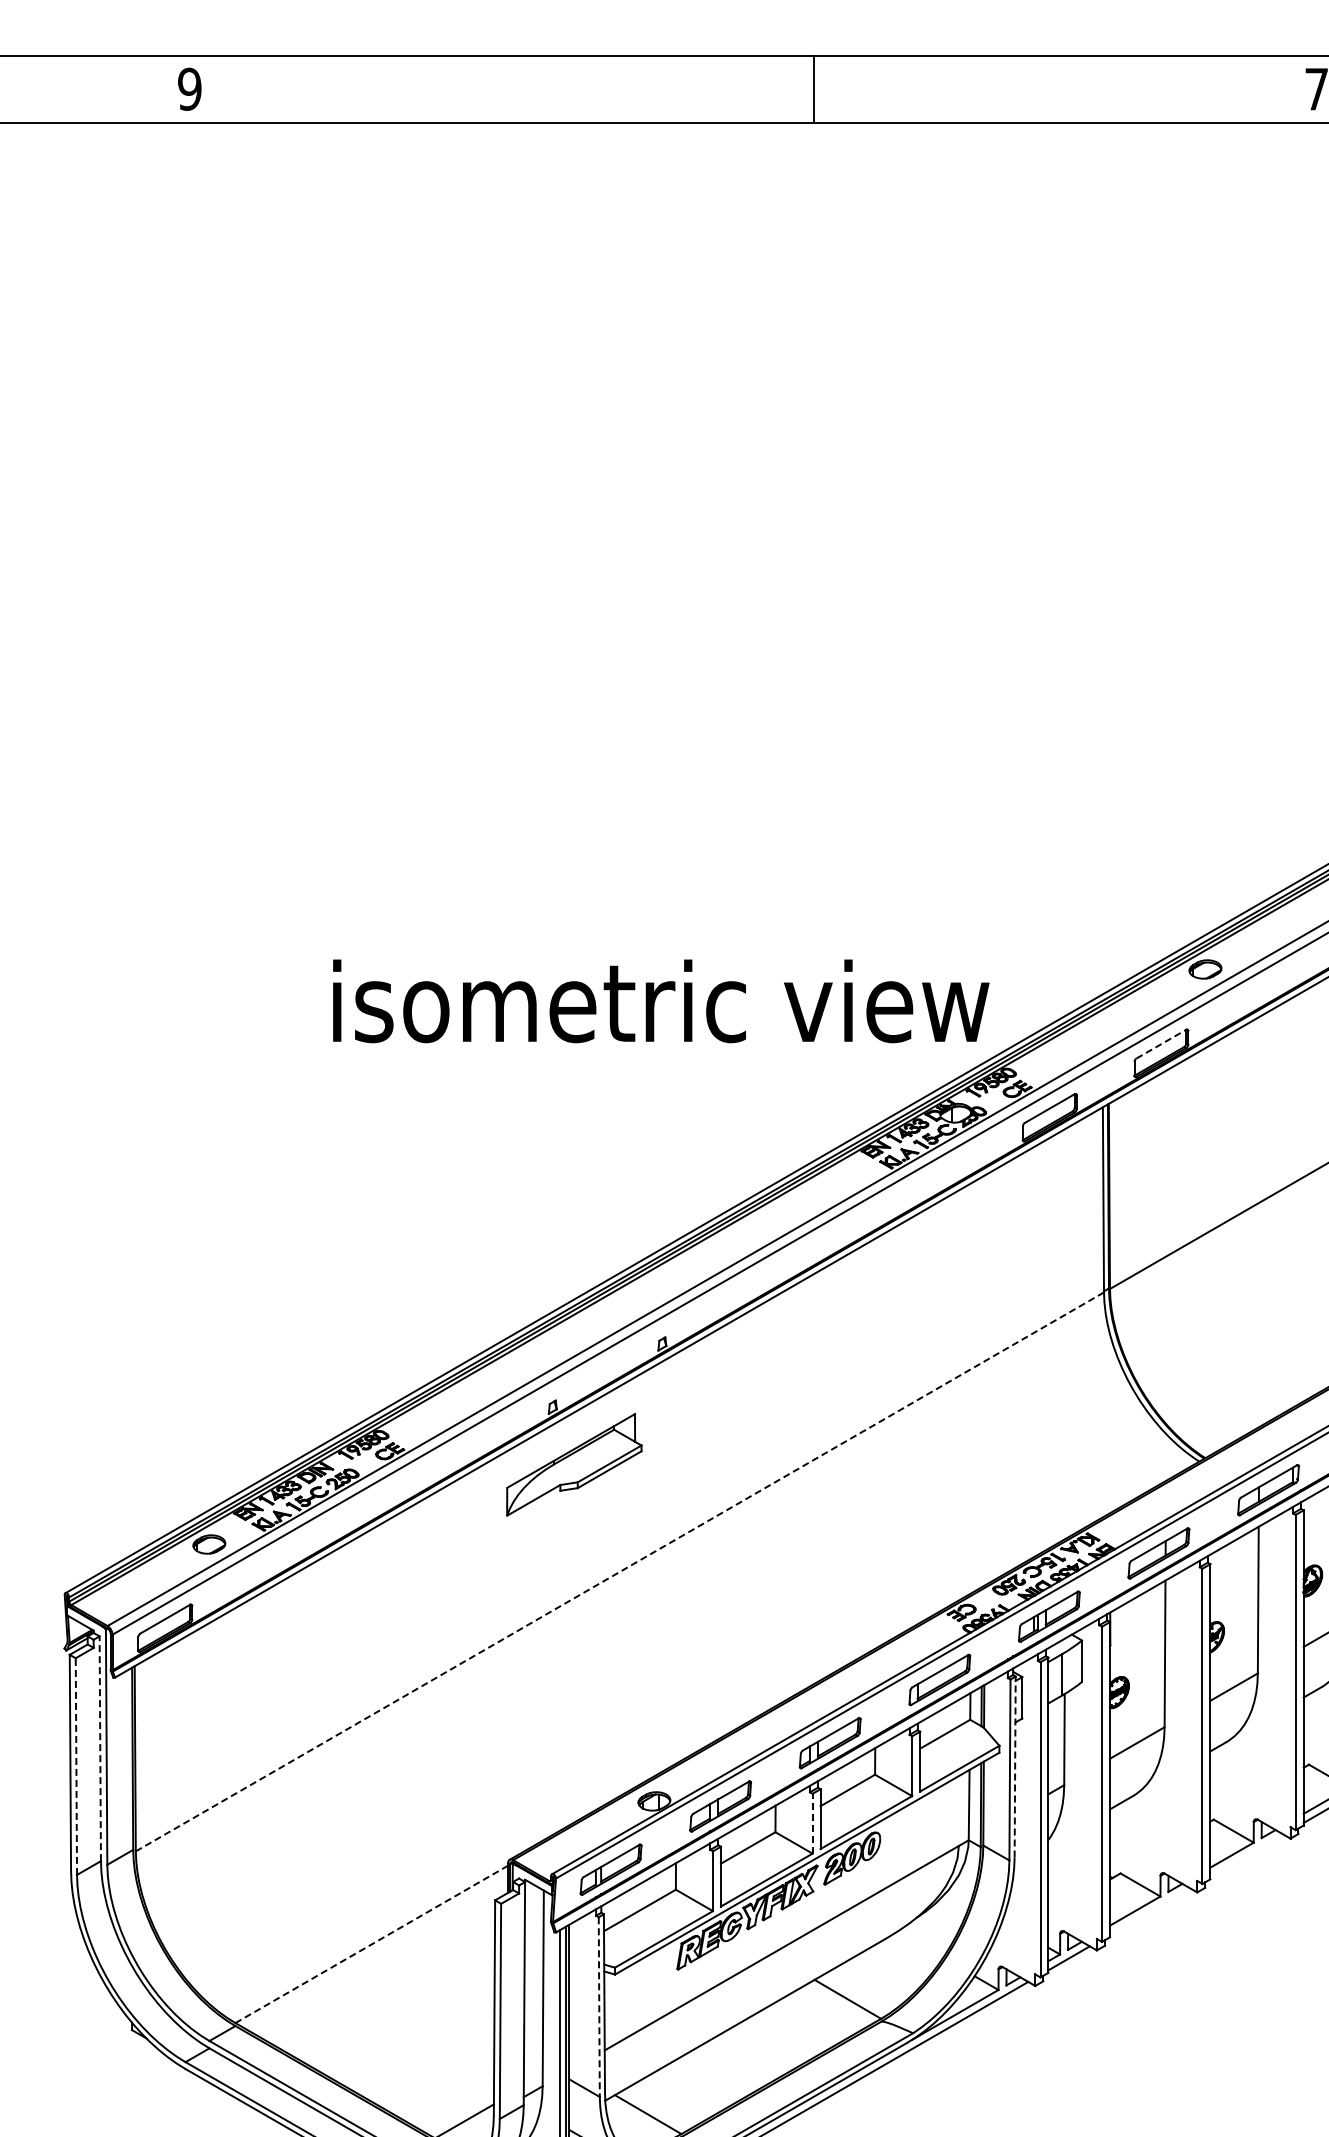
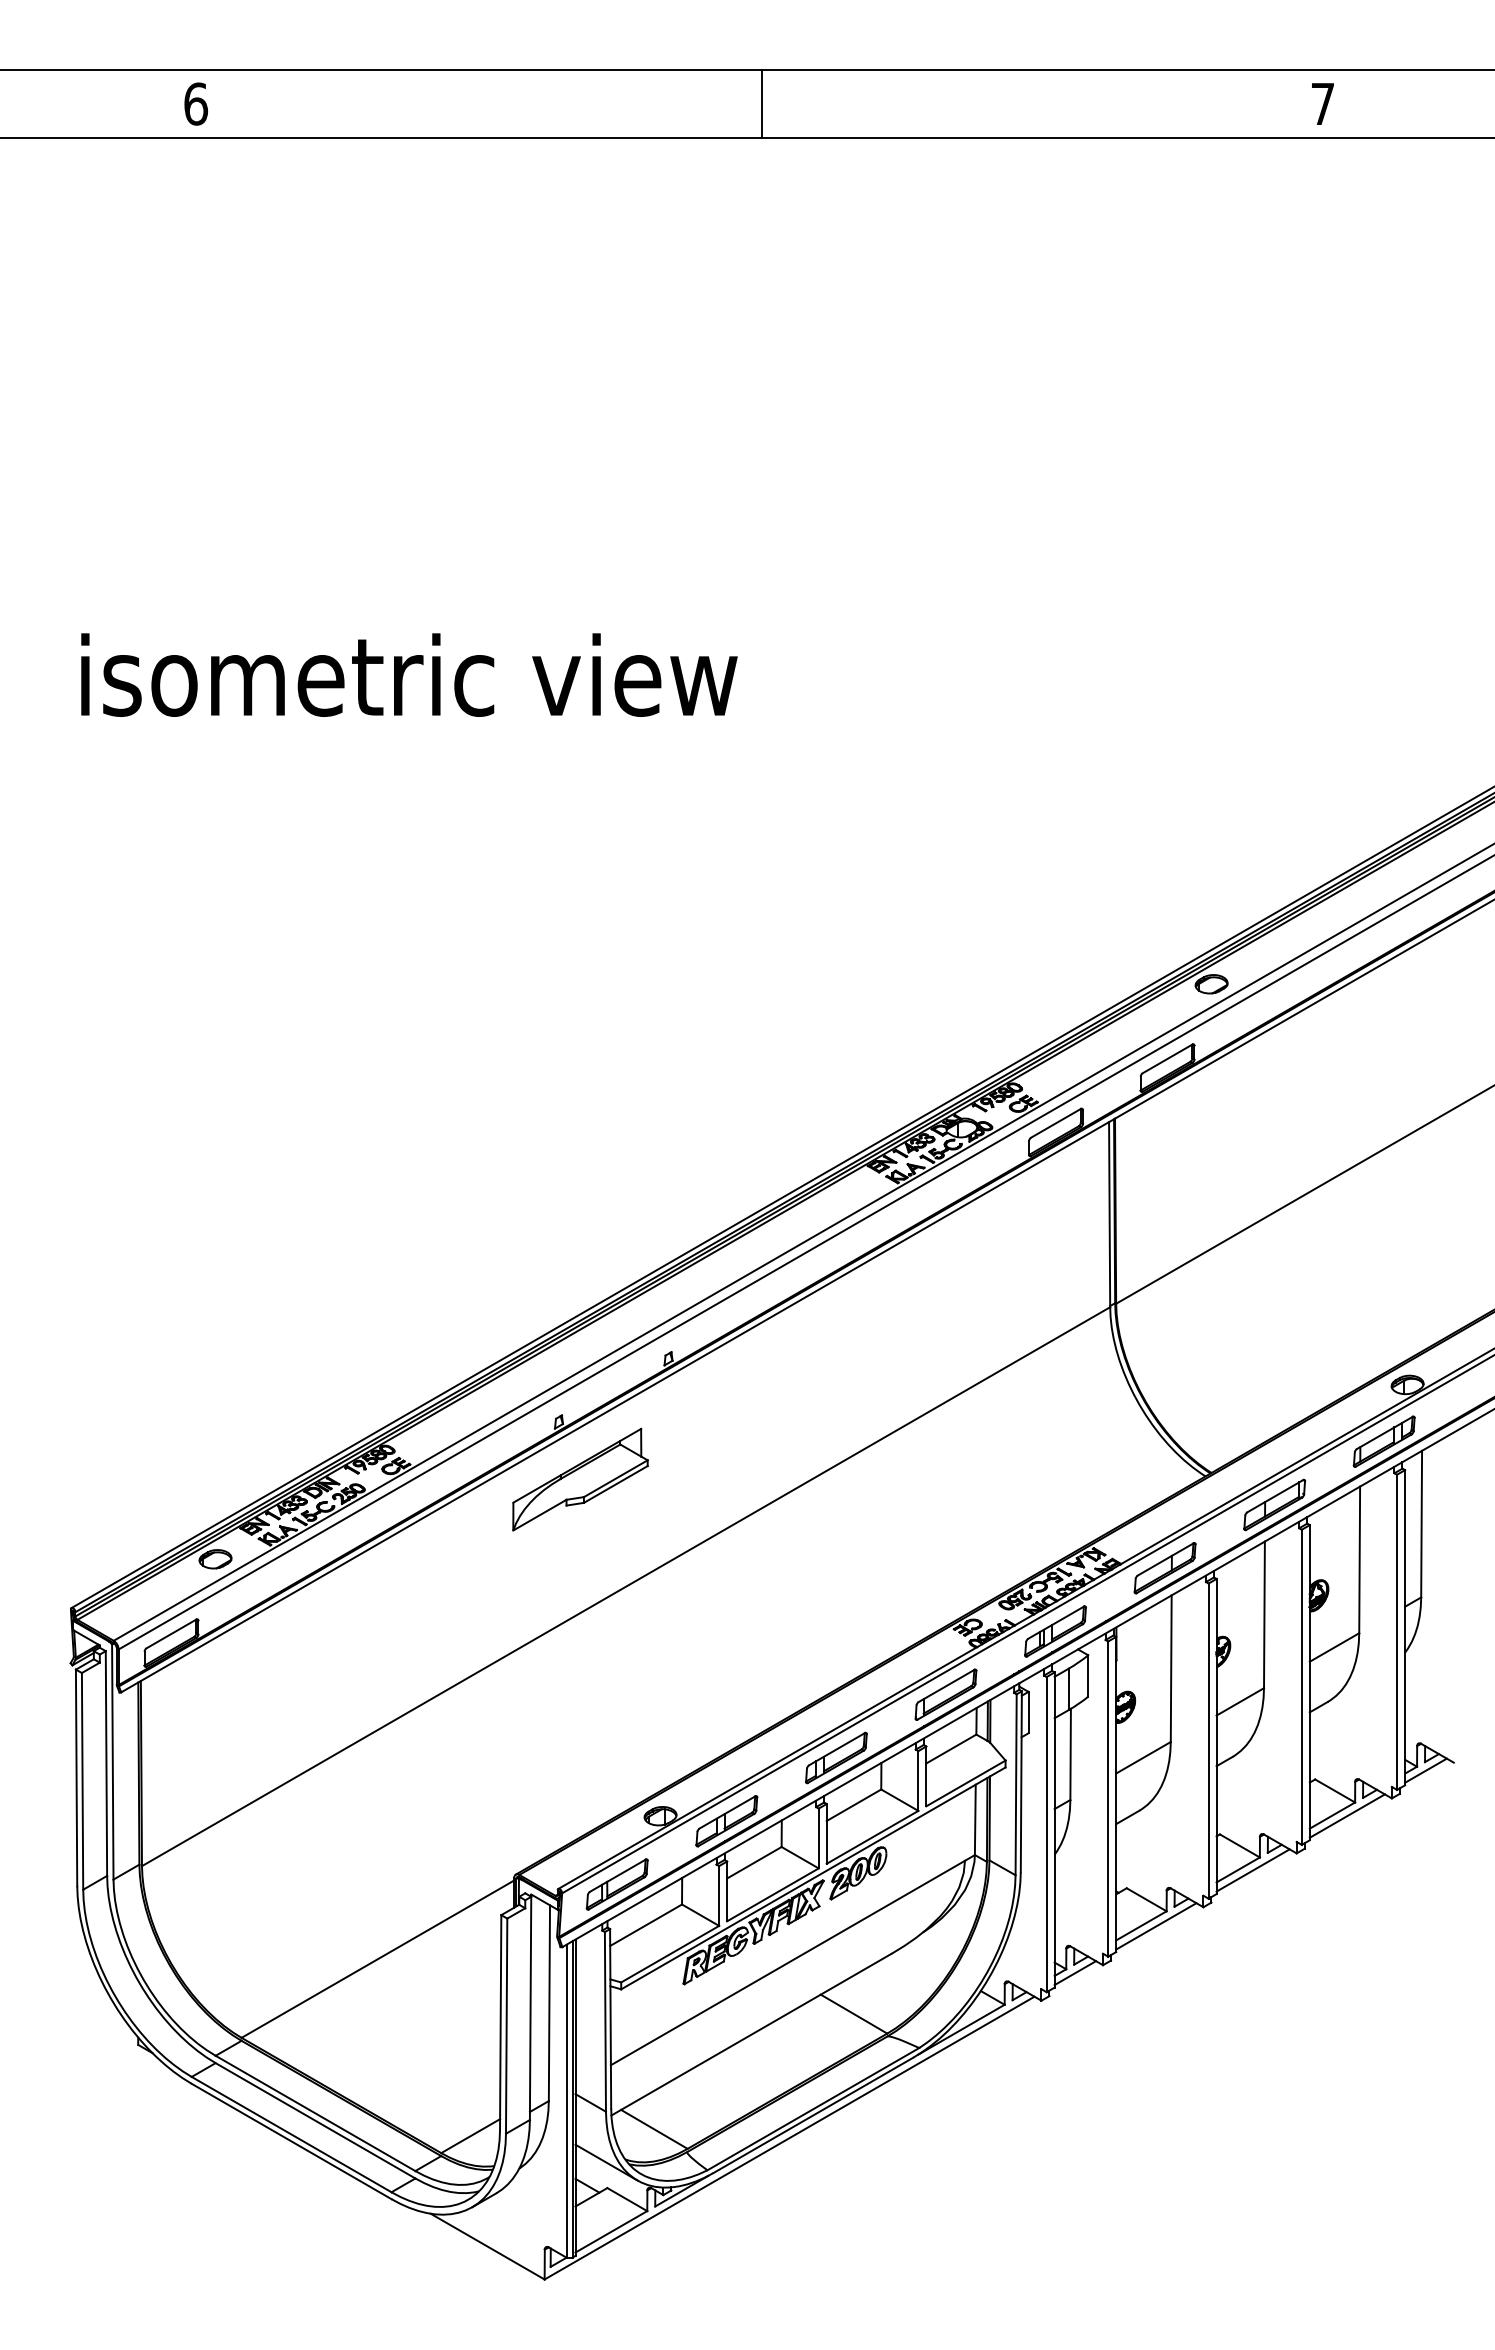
text: (190, 88) -> (196, 103), 9 -> 6
line: (814, 89) -> (762, 104), moved
text: (661, 1000) -> (409, 674), moved
line: (1161, 1043) -> (1167, 1058), dashed -> solid
line: (620, 1571) -> (626, 1586), dashed -> solid
line: (100, 1748) -> (106, 1763), dashed -> solid
line: (76, 1765) -> (82, 1780), dashed -> solid
line: (1015, 1766) -> (1021, 1781), dashed -> solid
line: (812, 1823) -> (818, 1838), dashed -> solid
line: (1246, 1855) -> (1252, 1870), added
line: (1150, 1911) -> (1156, 1926), added
line: (371, 1944) -> (377, 1959), dashed -> solid
line: (599, 2006) -> (605, 2021), dashed -> solid

